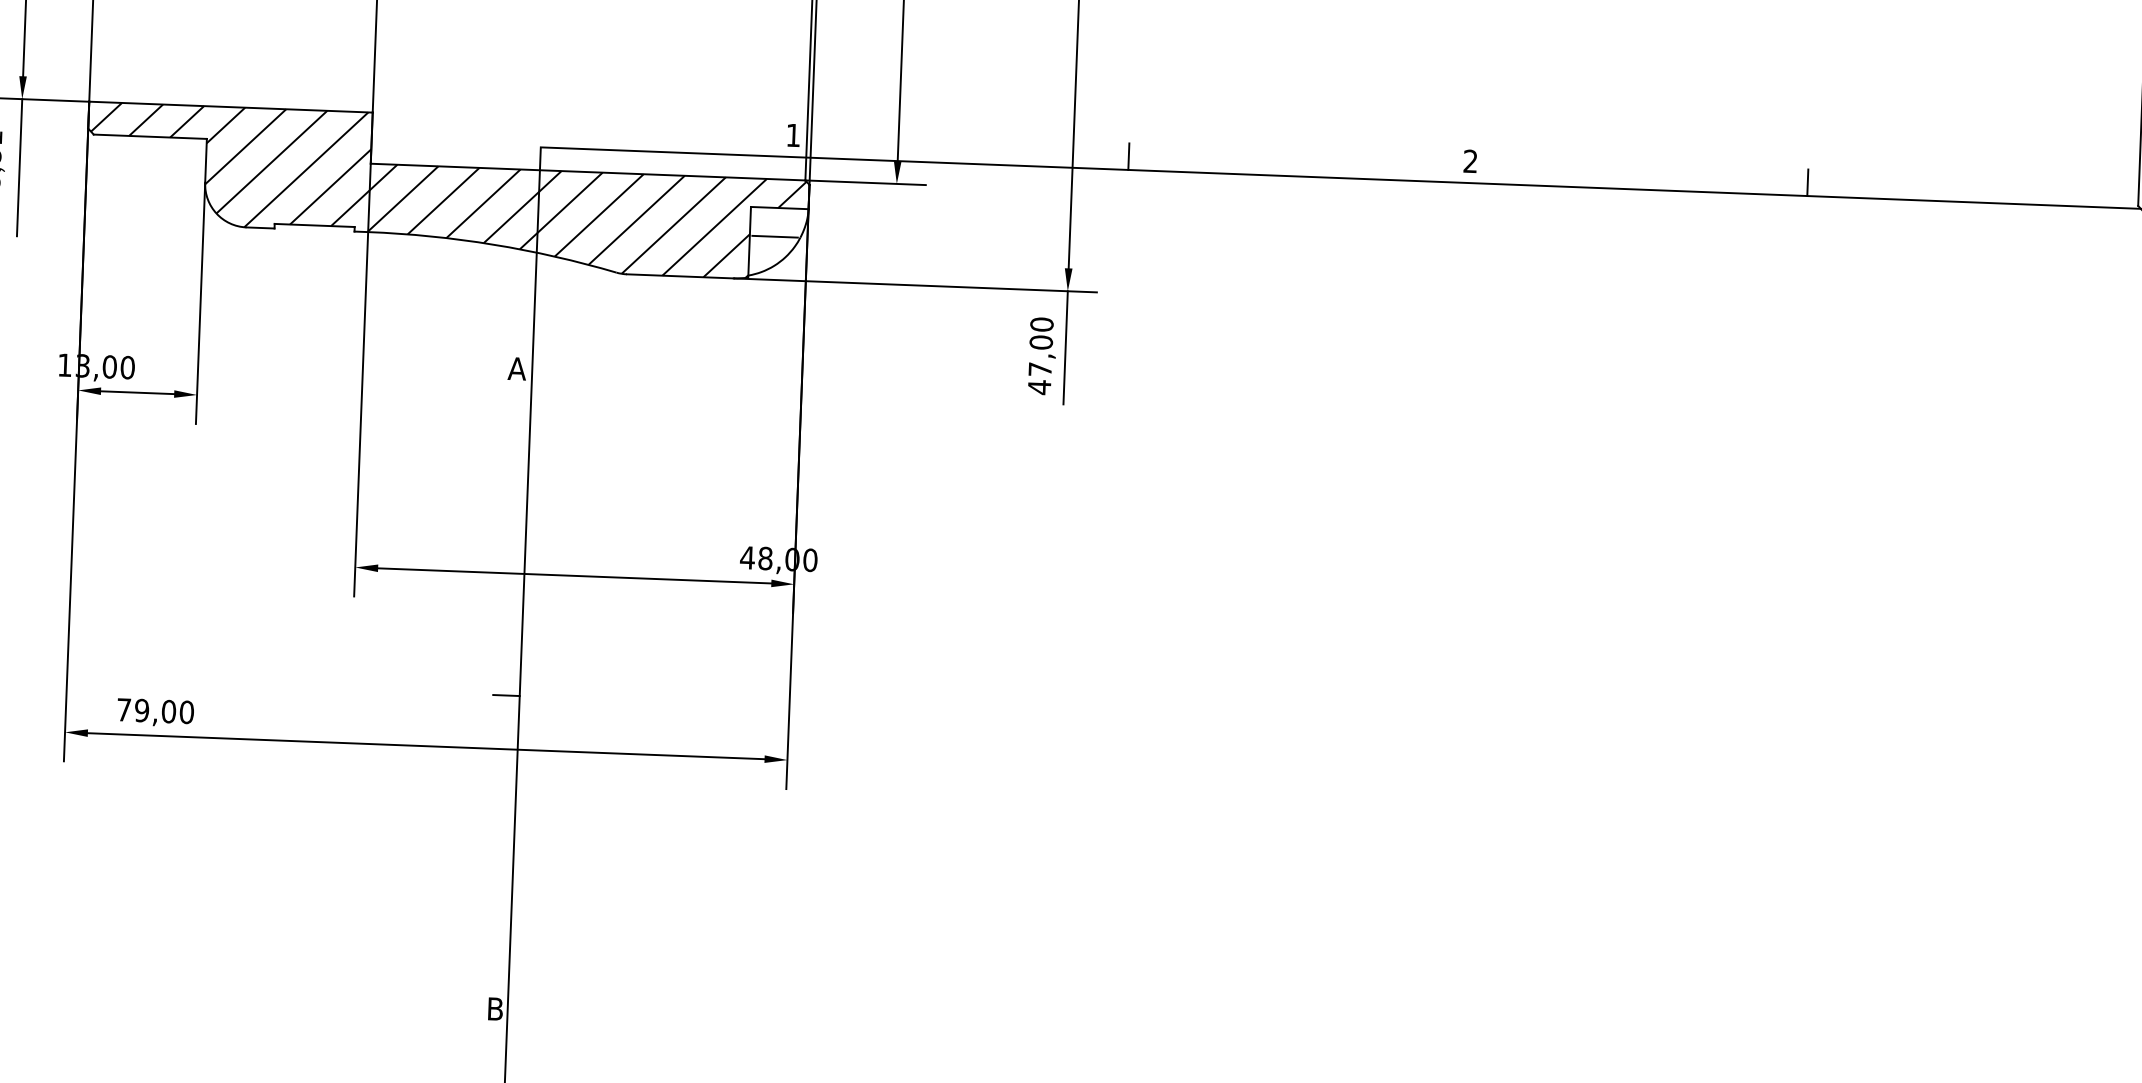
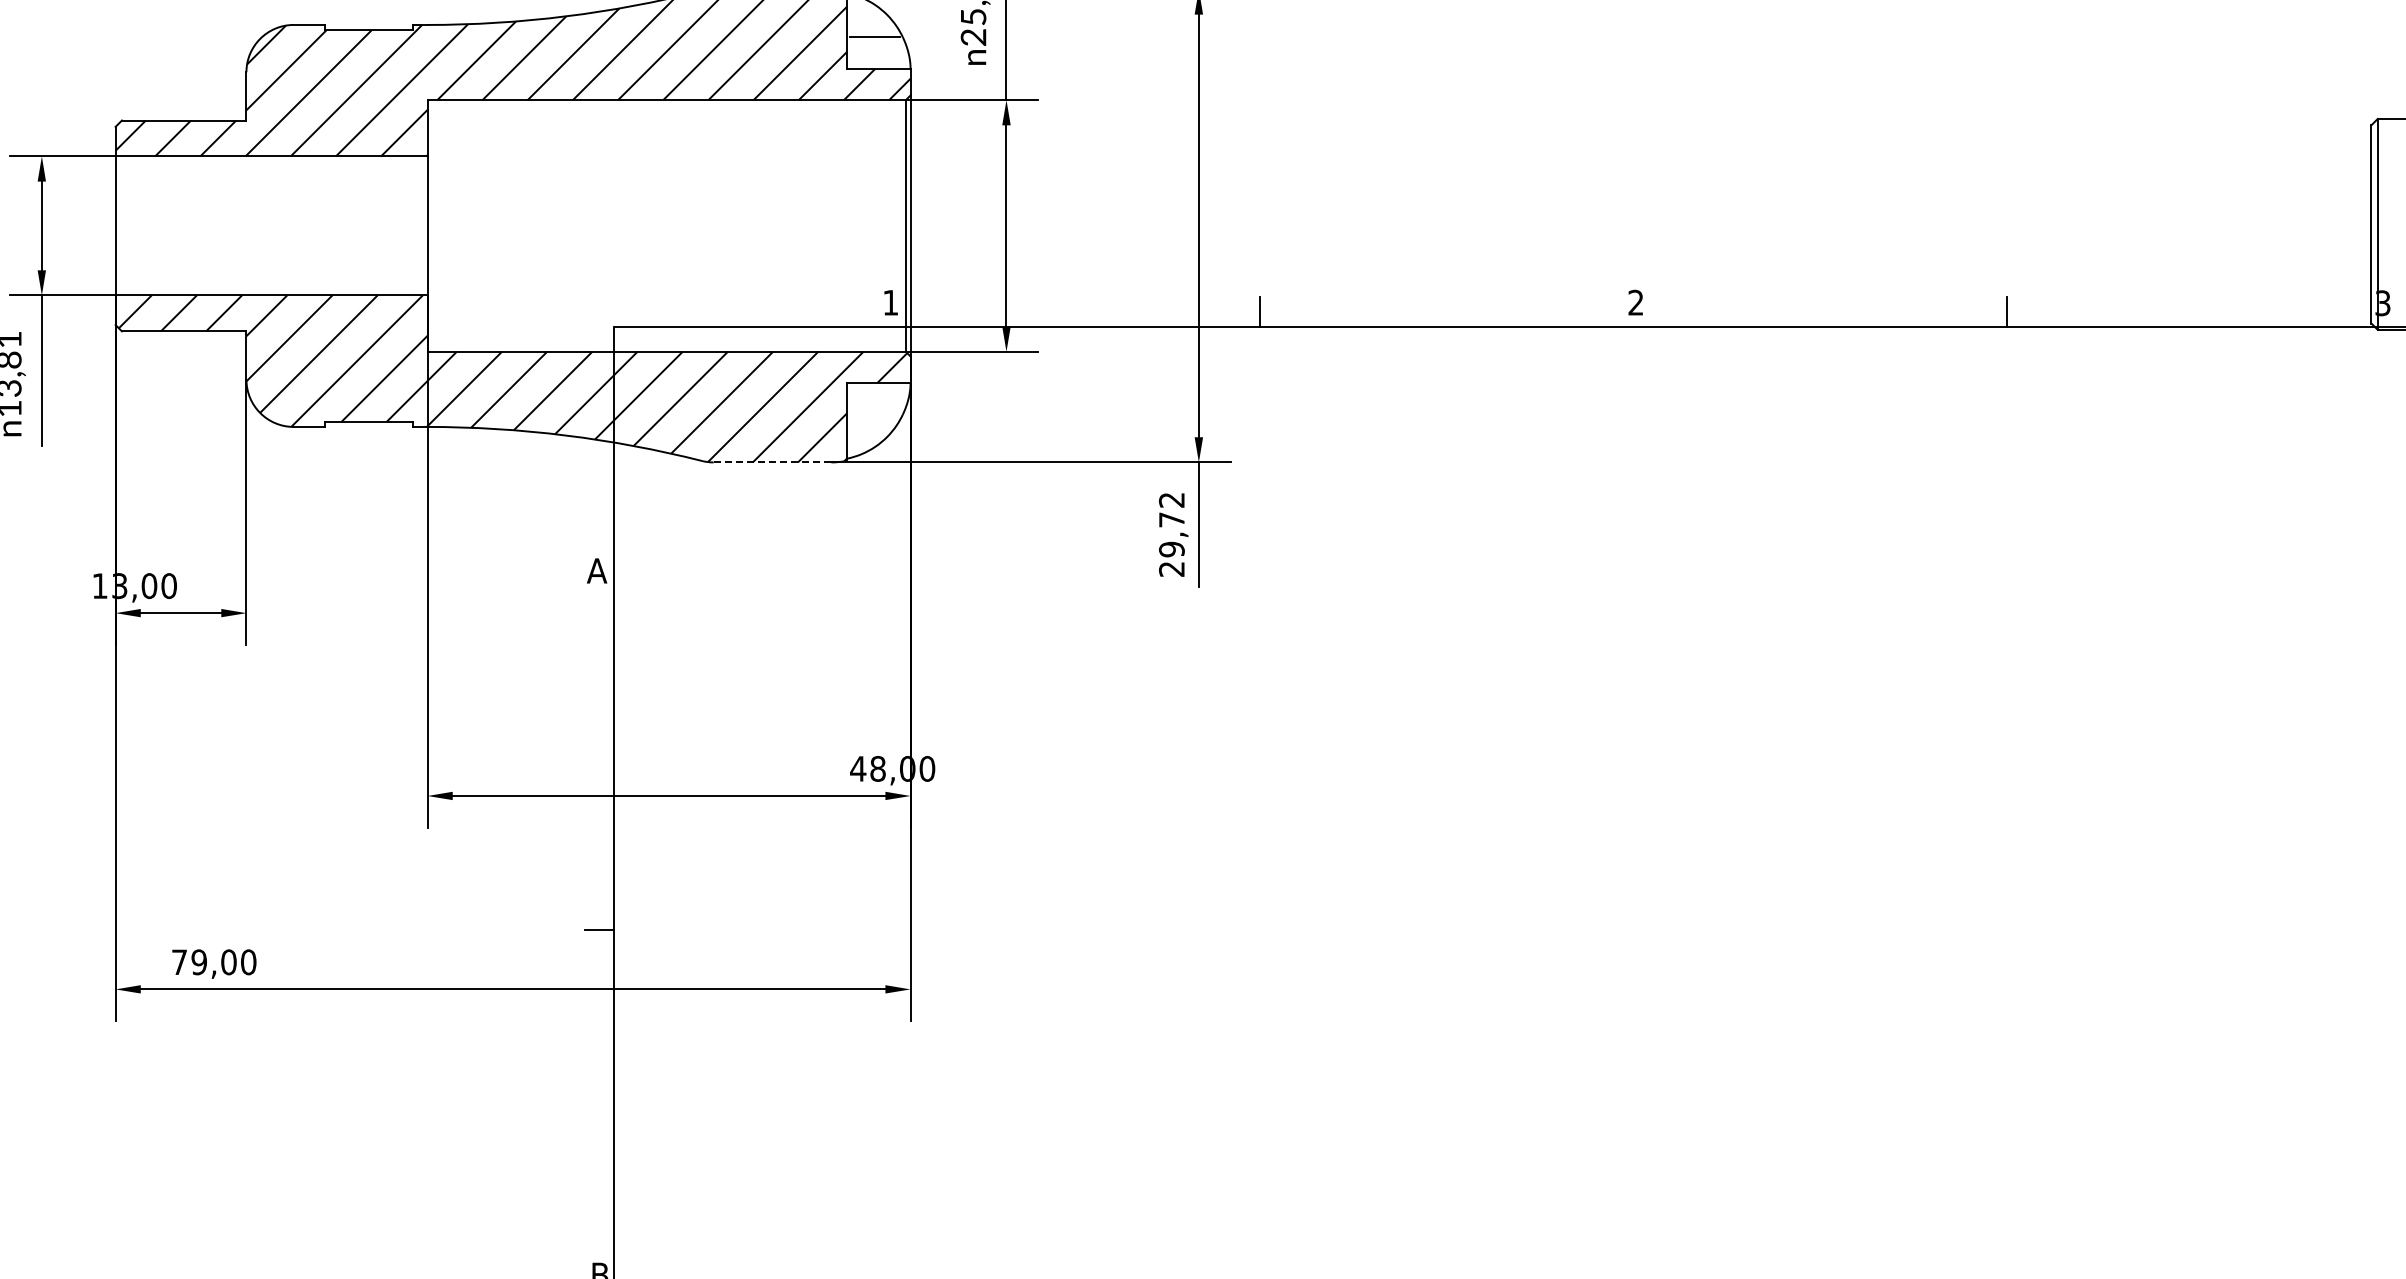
line: (774, 236) -> (874, 414), removed
line: (680, 276) -> (772, 462), solid -> dashed
text: (1040, 355) -> (1171, 534), 47,00 -> 29,72

